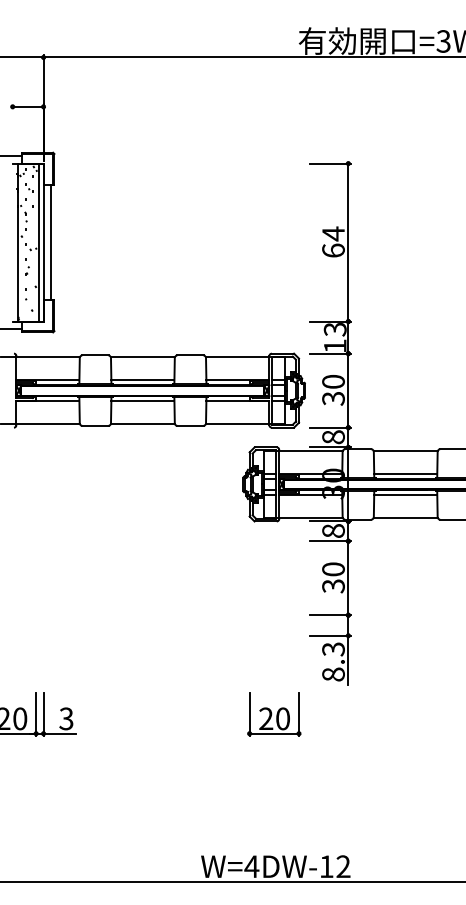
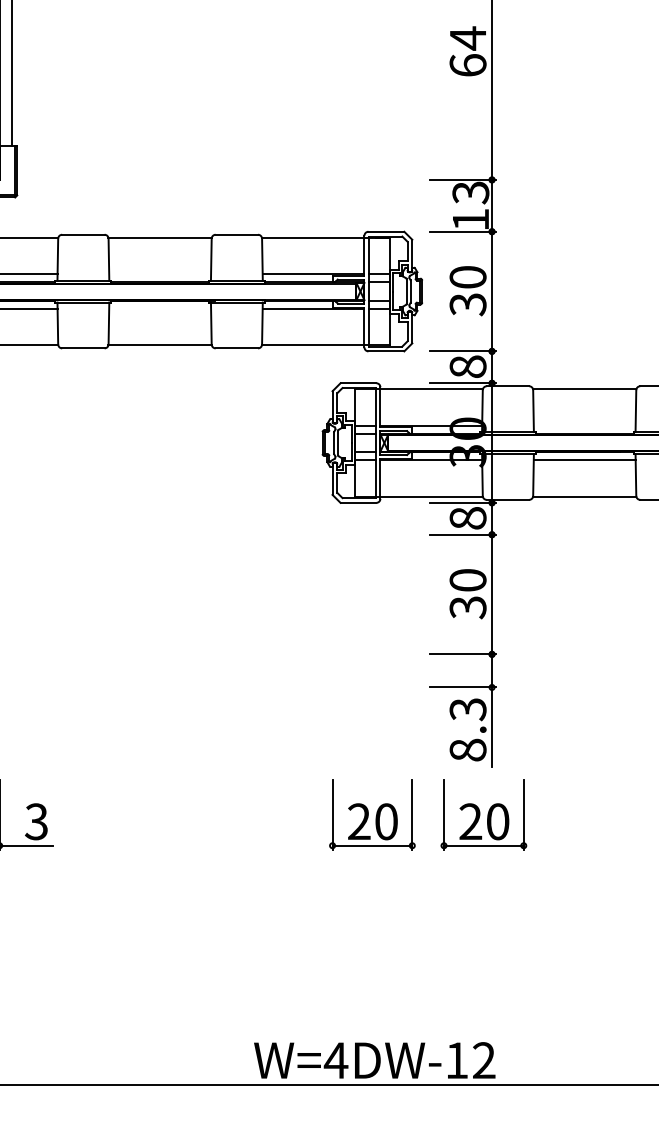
line: (142, 380) -> (159, 275), removed
line: (142, 401) -> (159, 309), removed
line: (405, 473) -> (584, 425), removed
part: (343, 714) -> (484, 814), added

